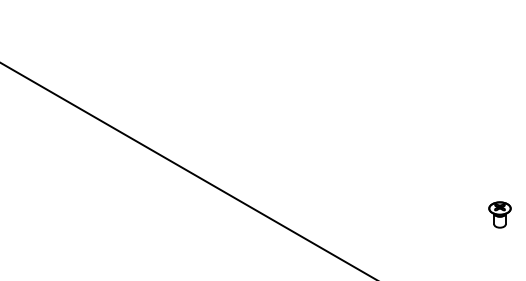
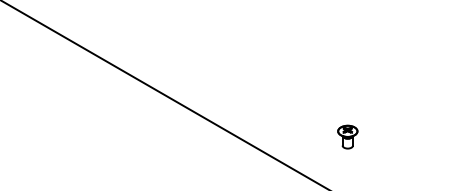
part: (499, 214) -> (347, 136), moved

